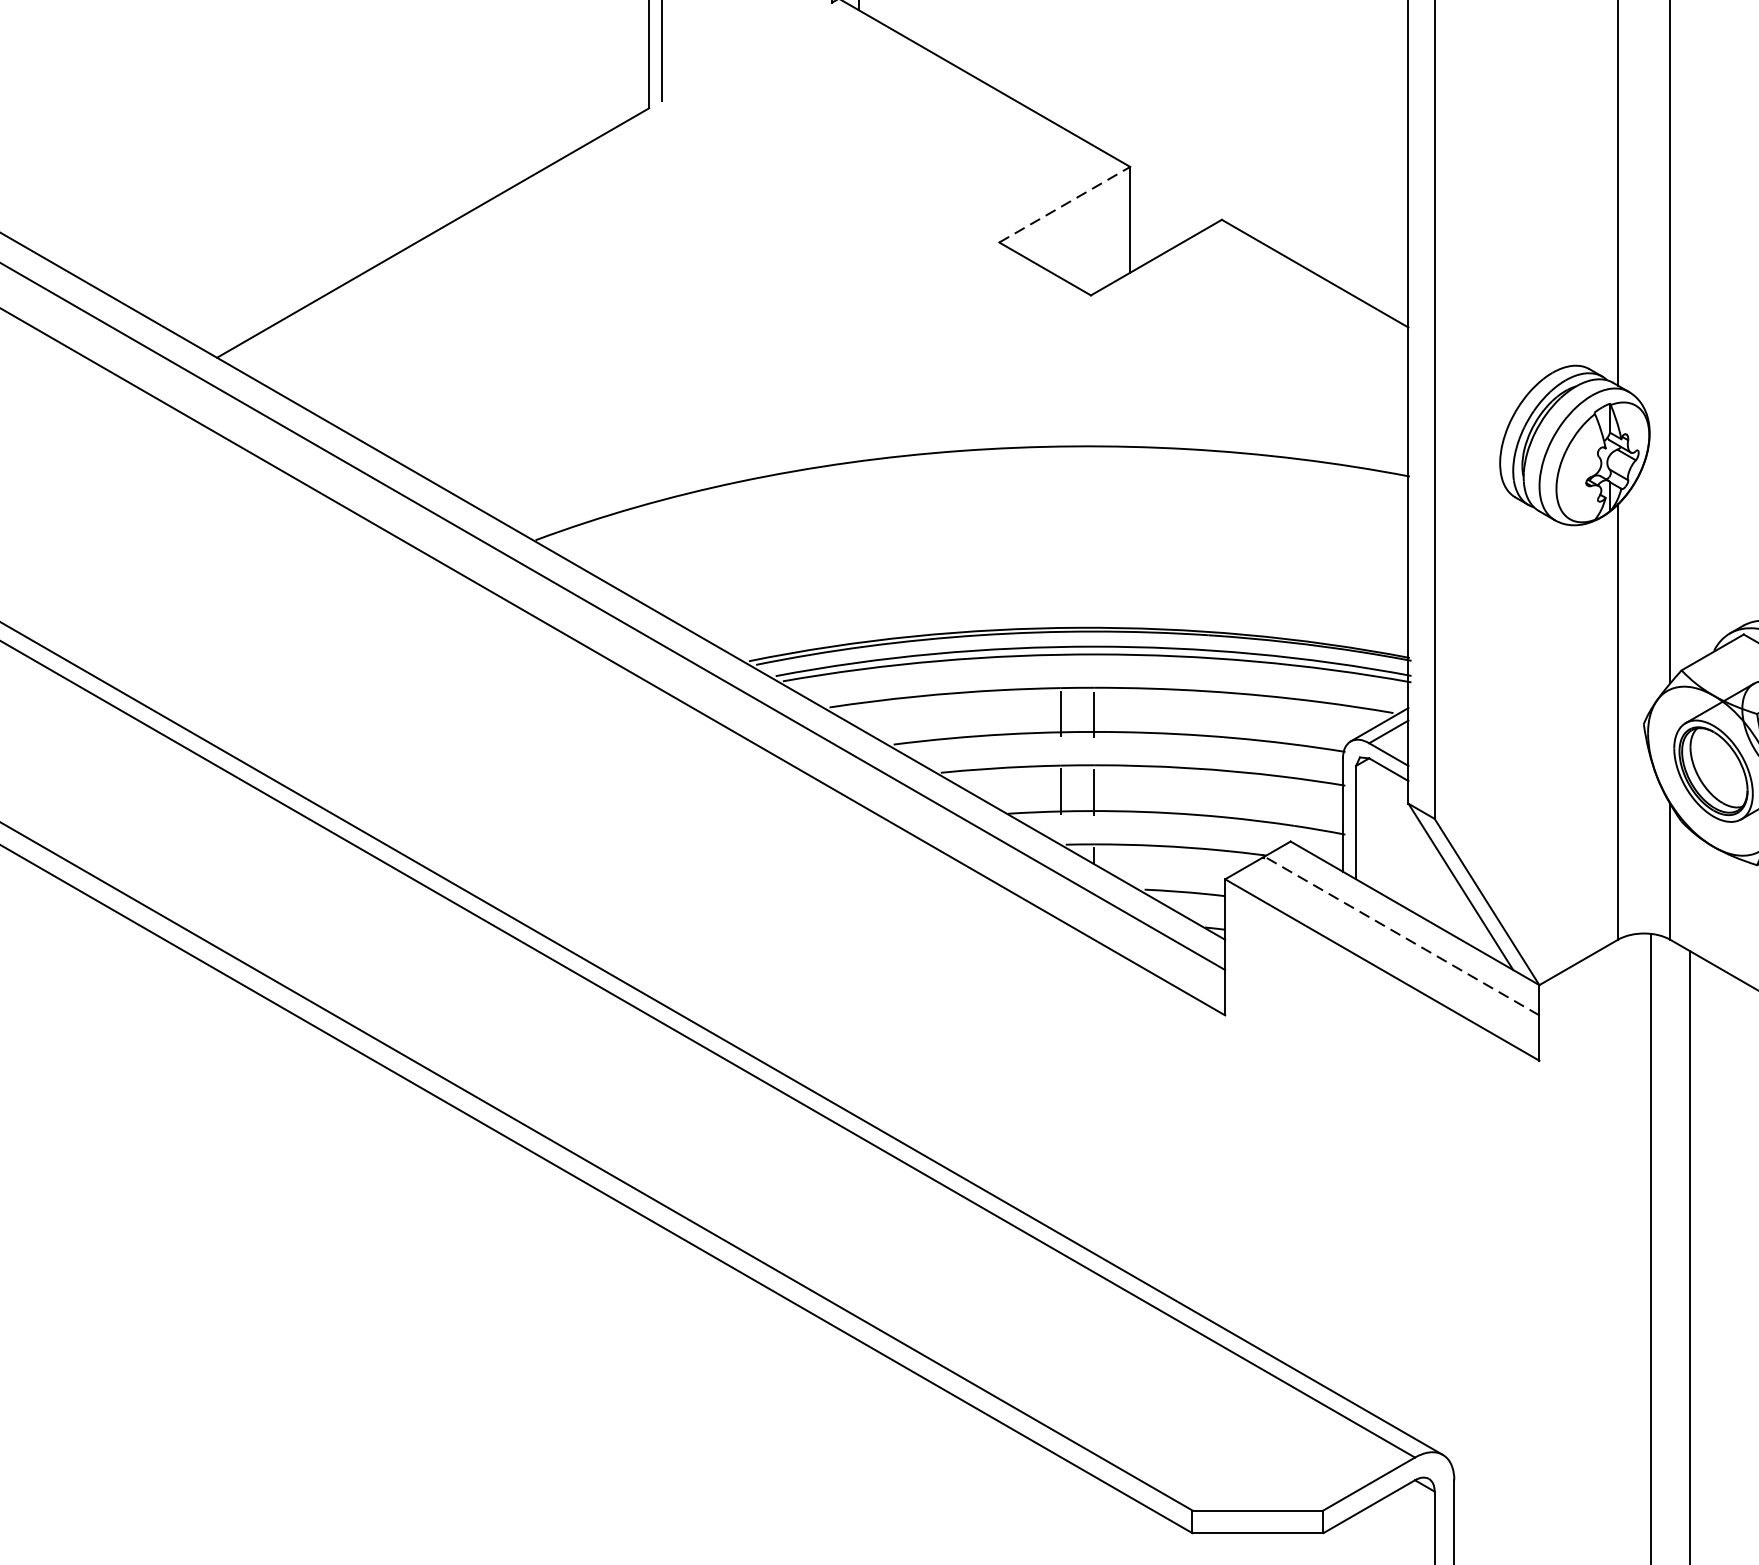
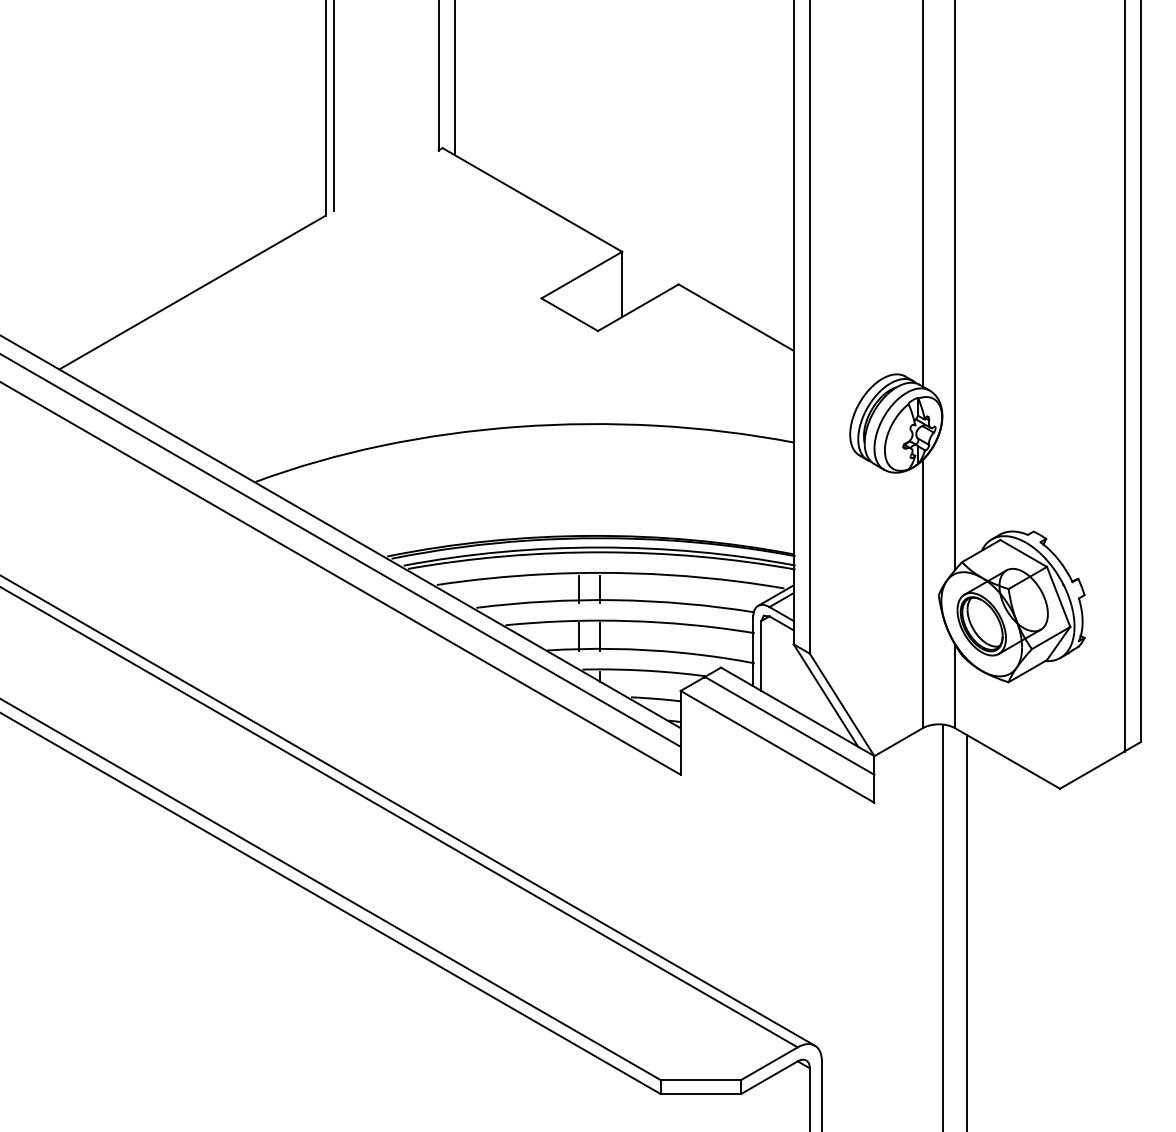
line: (1064, 205) -> (581, 275), dashed -> solid
line: (1401, 935) -> (789, 725), dashed -> solid

